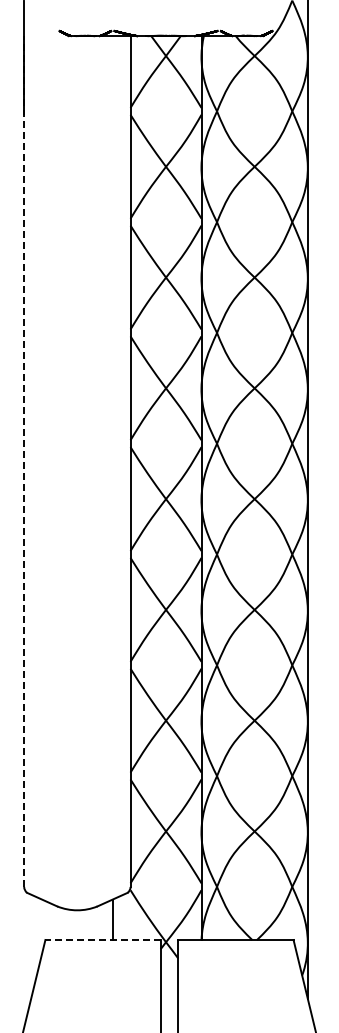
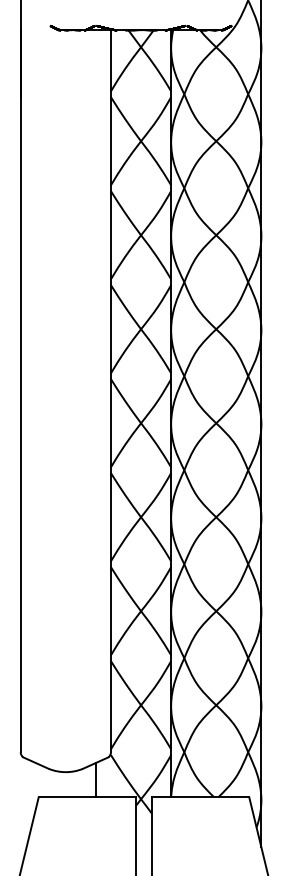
line: (24, 461) -> (20, 391), dashed -> solid
line: (103, 940) -> (87, 797), dashed -> solid

